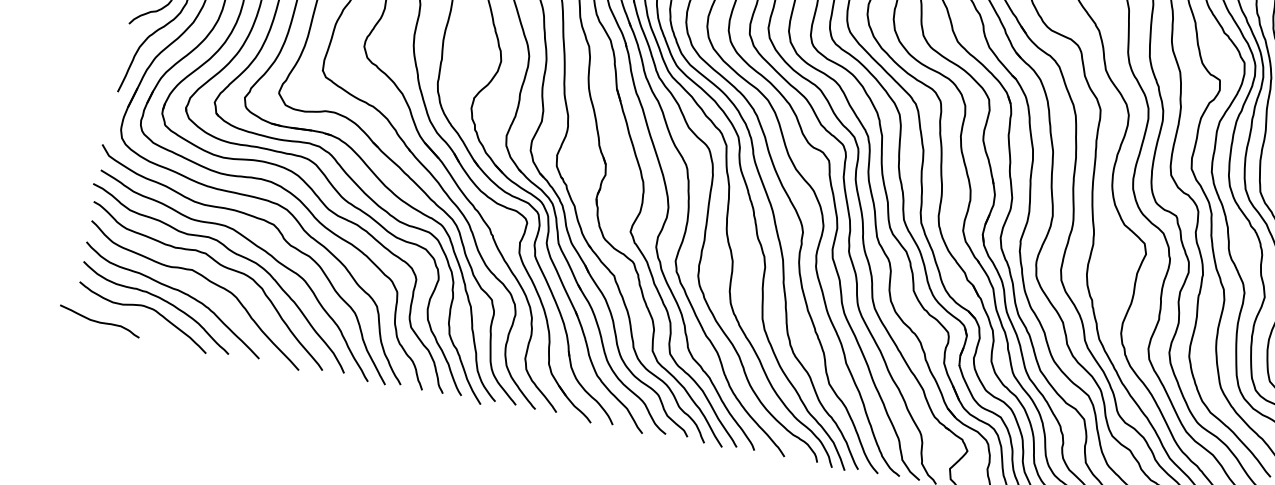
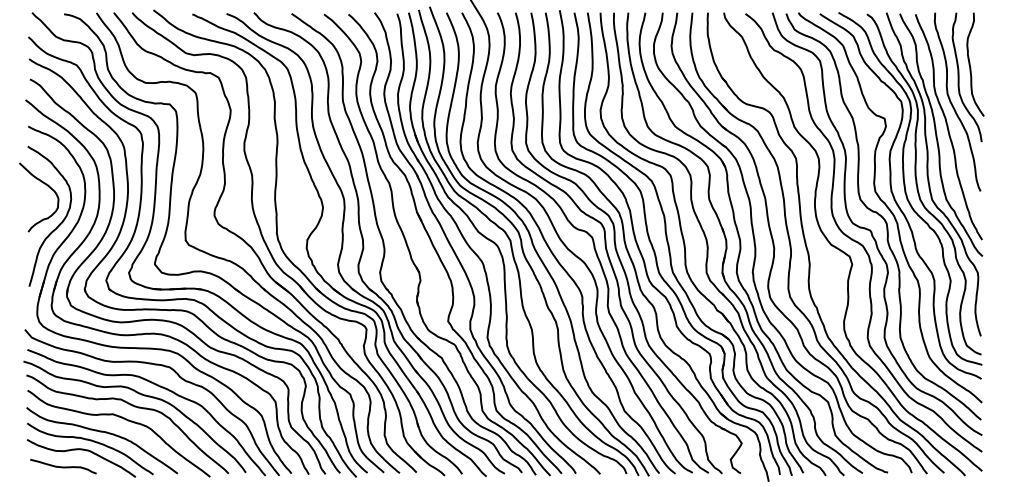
curve: (99, 321) -> (63, 466), moved

